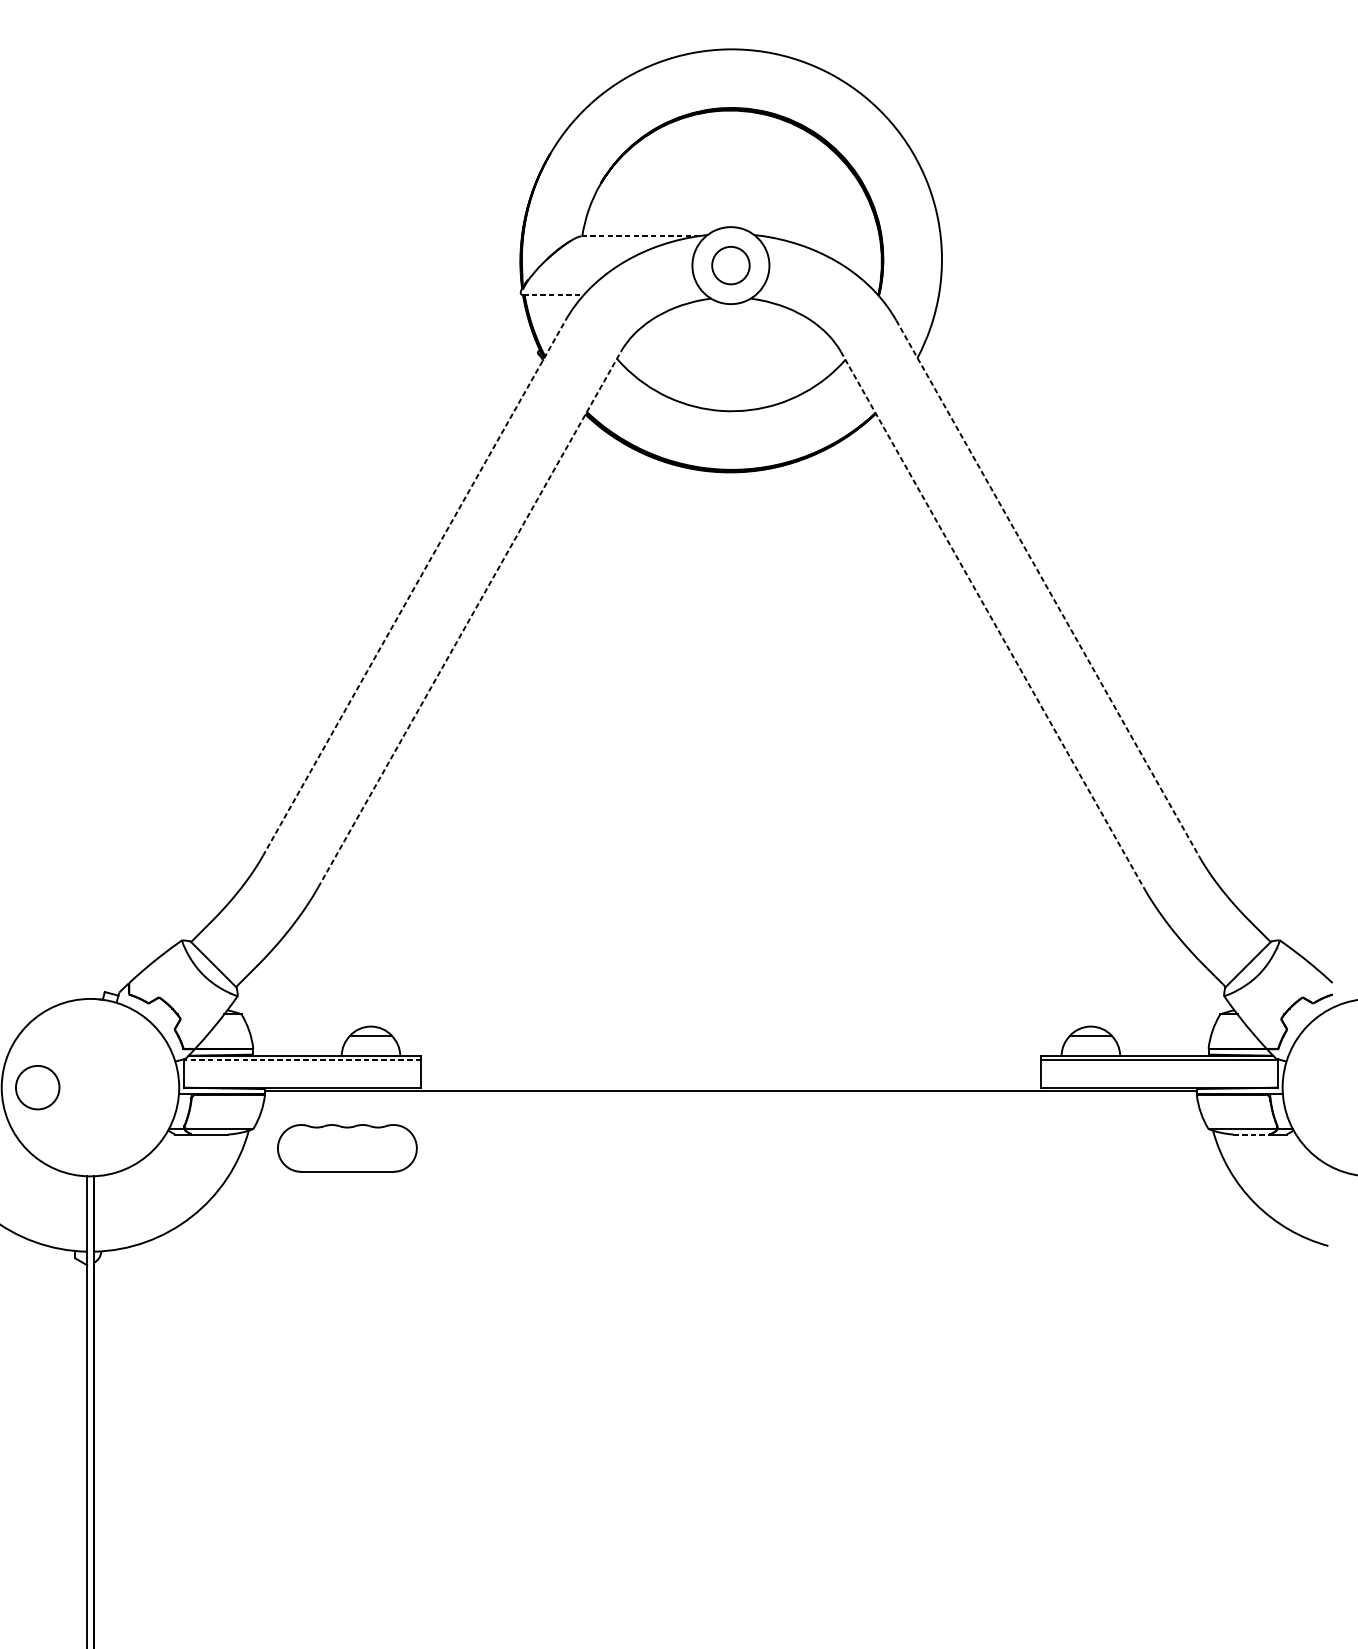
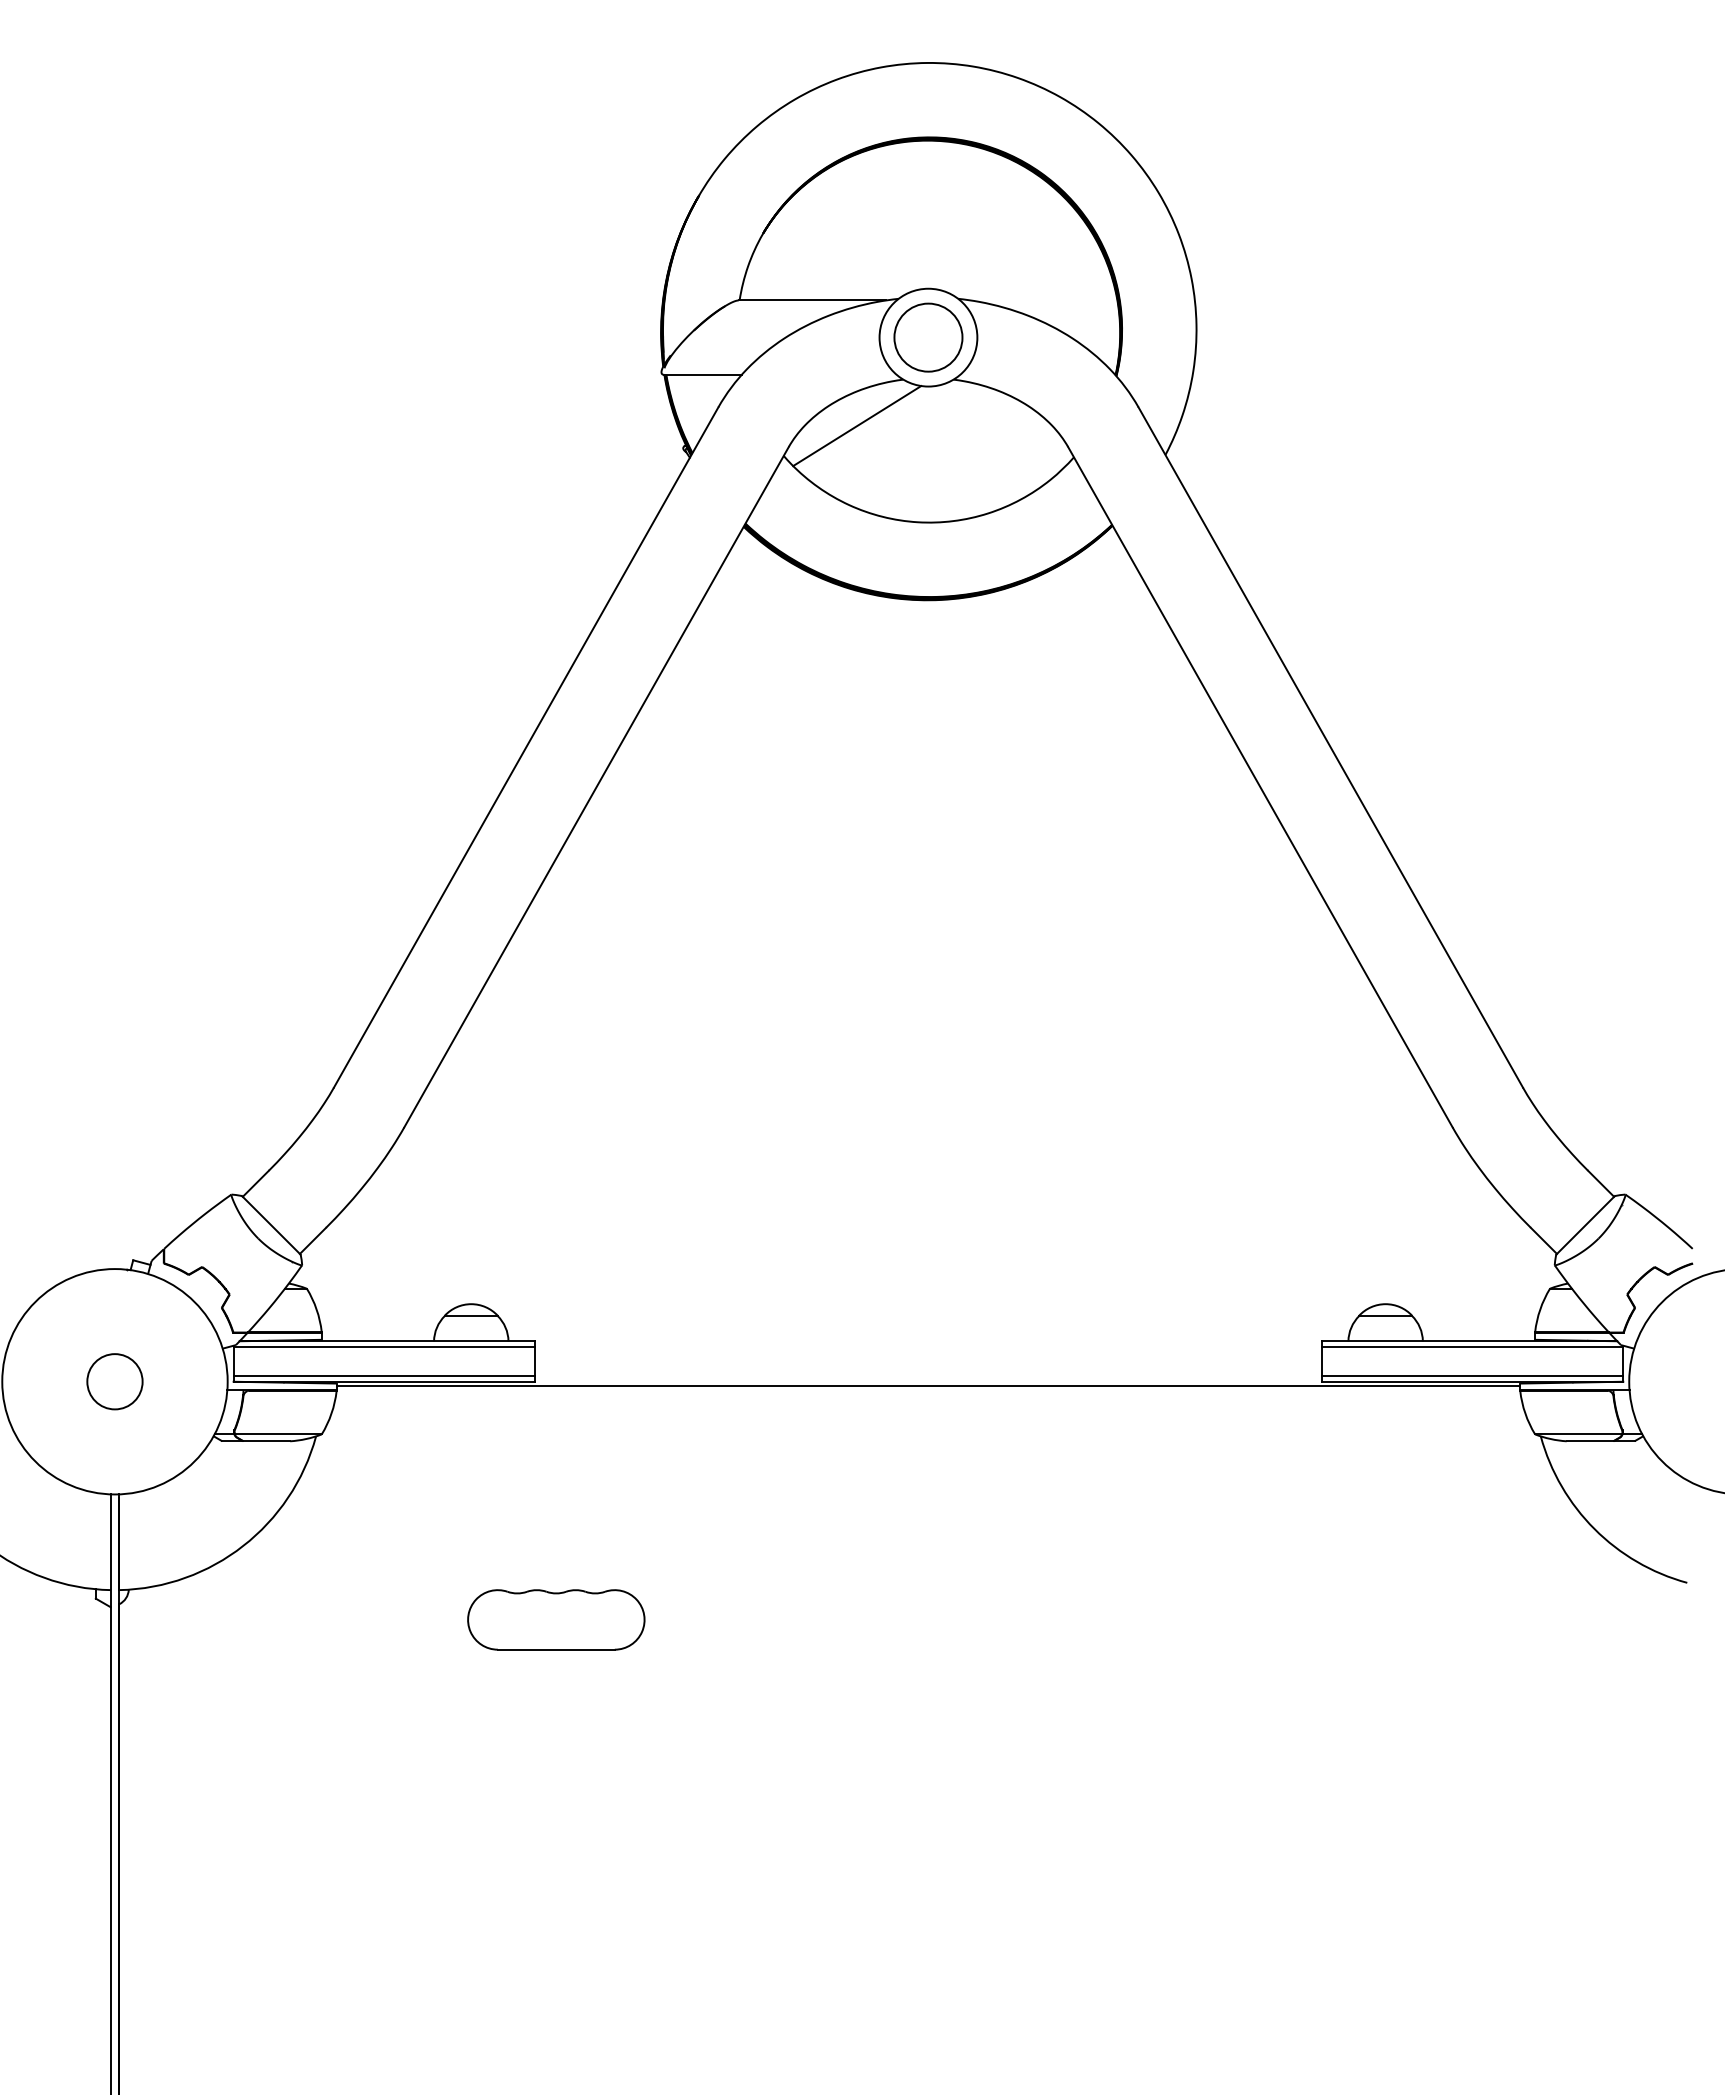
line: (639, 236) -> (812, 300), dashed -> solid
circle: (730, 265) -> (928, 337), size x1.43
line: (553, 294) -> (703, 374), dashed -> solid
line: (675, 335) -> (857, 426), added
line: (414, 588) -> (526, 747), dashed -> solid
line: (1047, 588) -> (1330, 747), dashed -> solid
line: (469, 619) -> (596, 787), dashed -> solid
line: (992, 619) -> (1260, 787), dashed -> solid
line: (302, 1059) -> (384, 1346), dashed -> solid
line: (302, 1083) -> (384, 1376), added
line: (1159, 1083) -> (1472, 1376), added
circle: (37, 1087) -> (114, 1381), moved
line: (1252, 1134) -> (1590, 1441), dashed -> solid
part: (347, 1148) -> (556, 1619), moved

